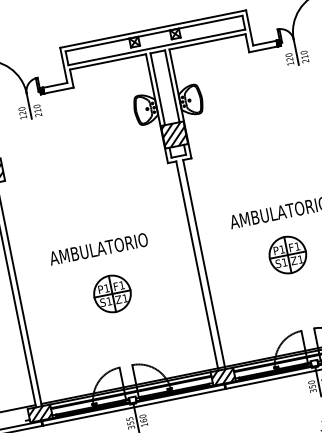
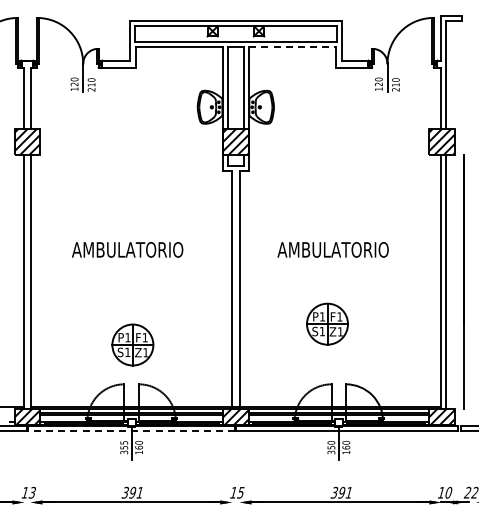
line: (208, 41) -> (293, 46), solid -> dashed
part: (287, 254) -> (327, 323), moved
part: (112, 293) -> (132, 344), moved
line: (134, 406) -> (131, 430), solid -> dashed

